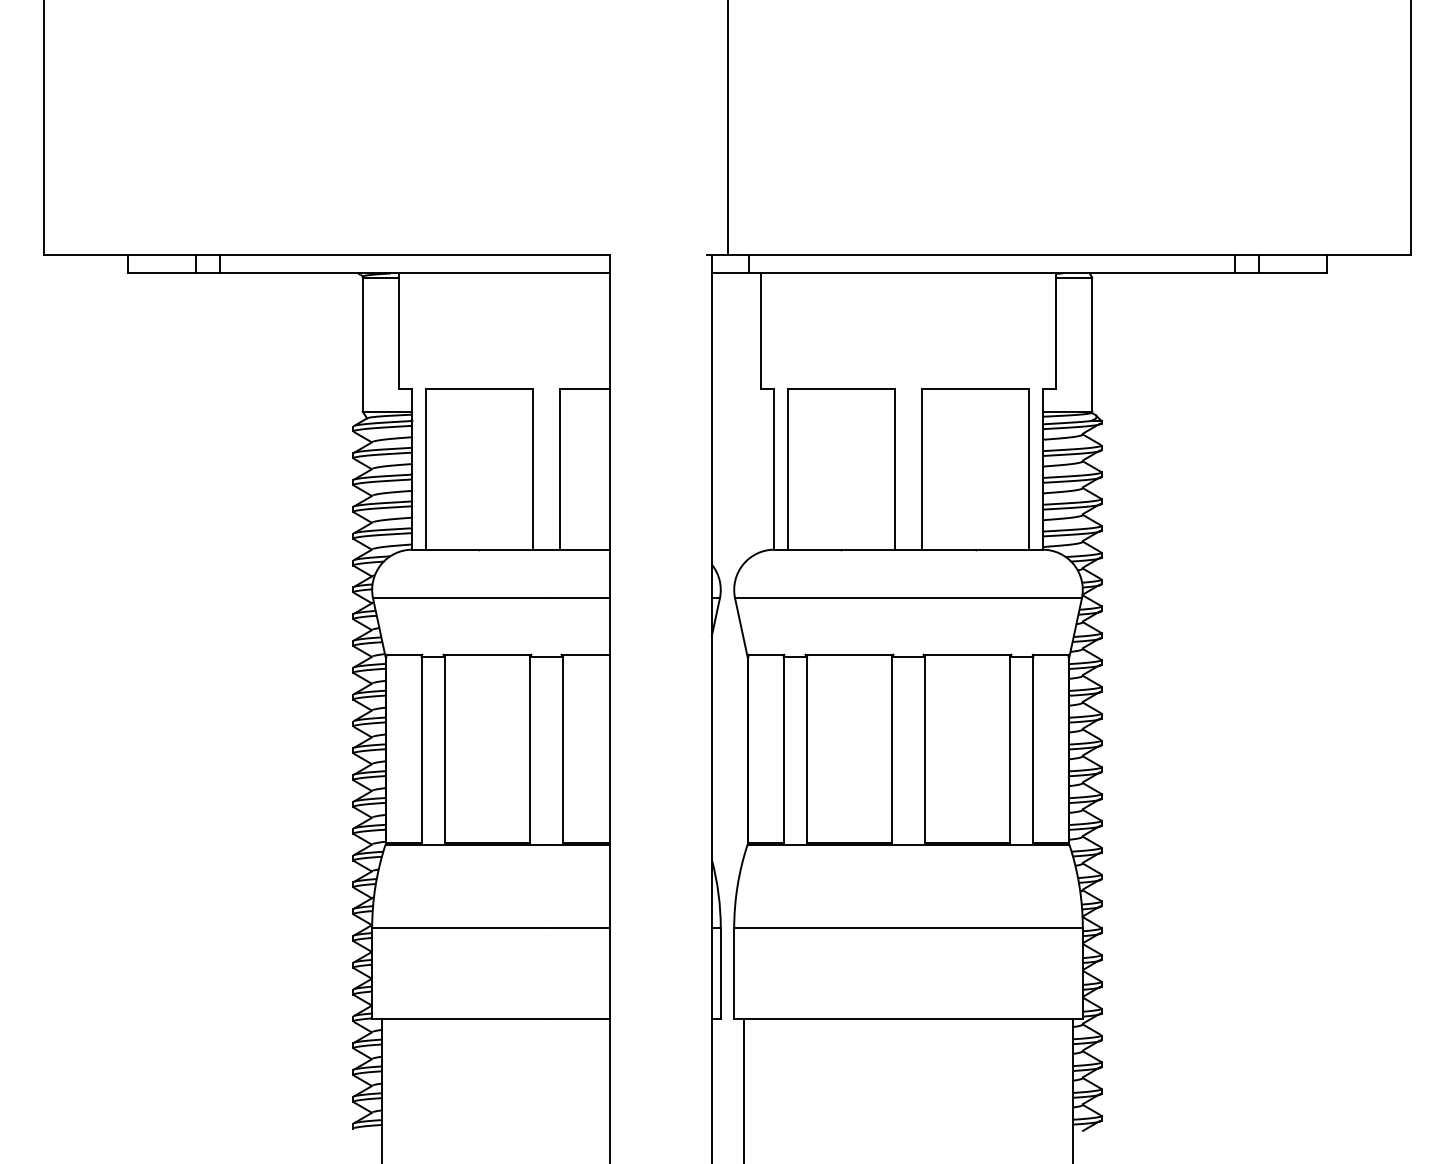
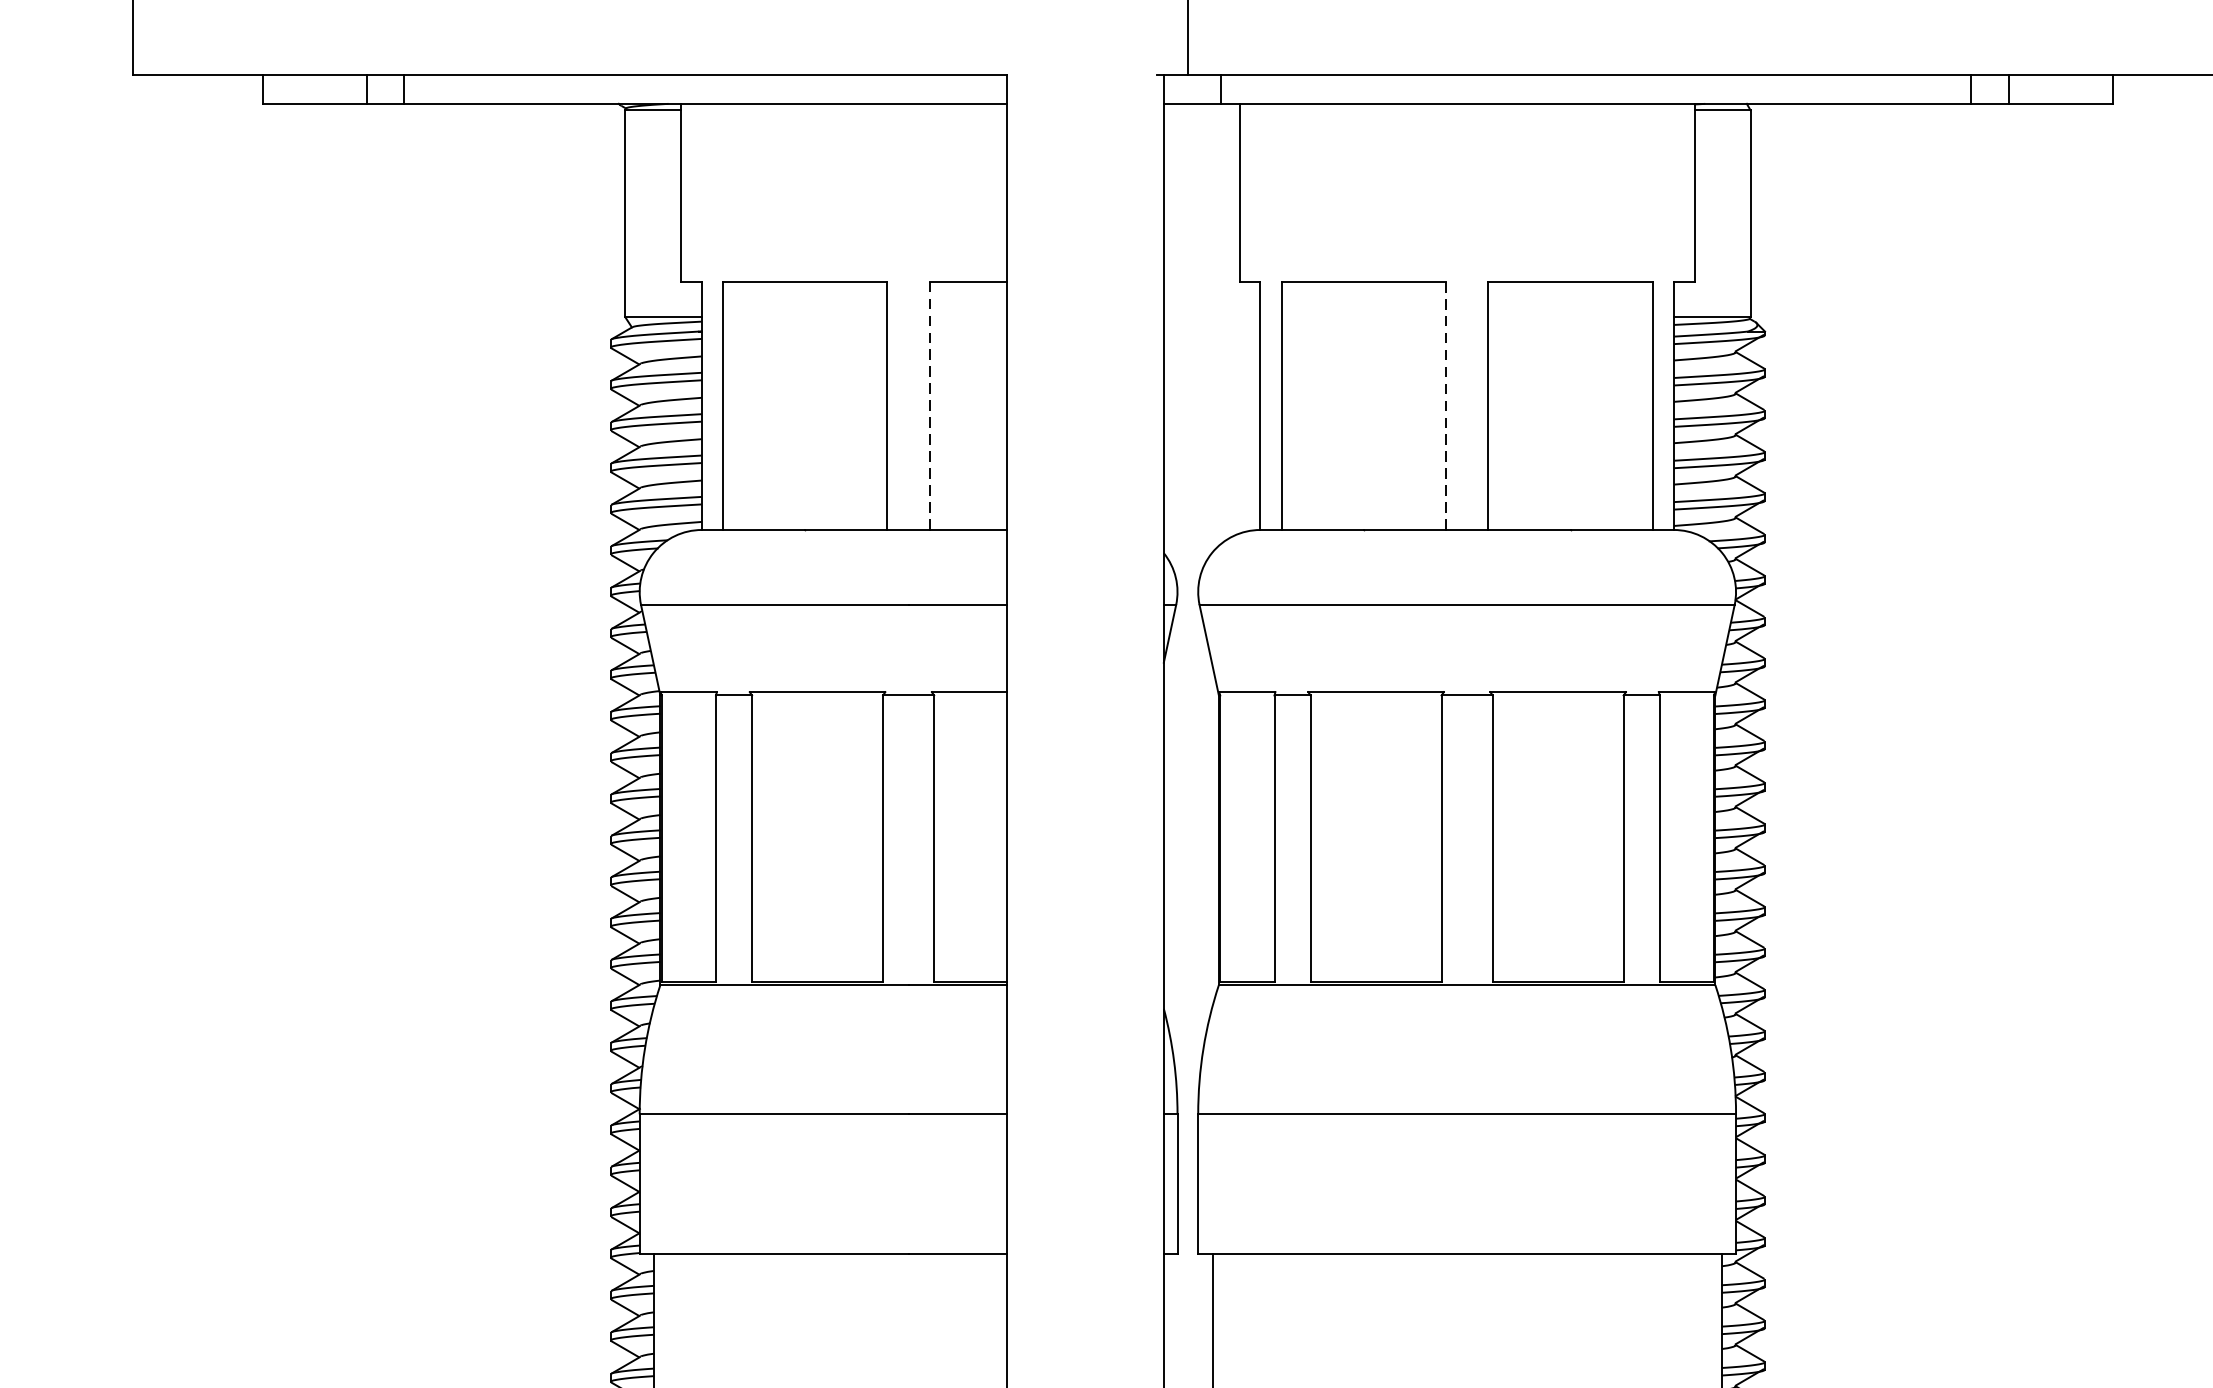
line: (560, 468) -> (930, 404), solid -> dashed
line: (894, 469) -> (1445, 406), solid -> dashed

